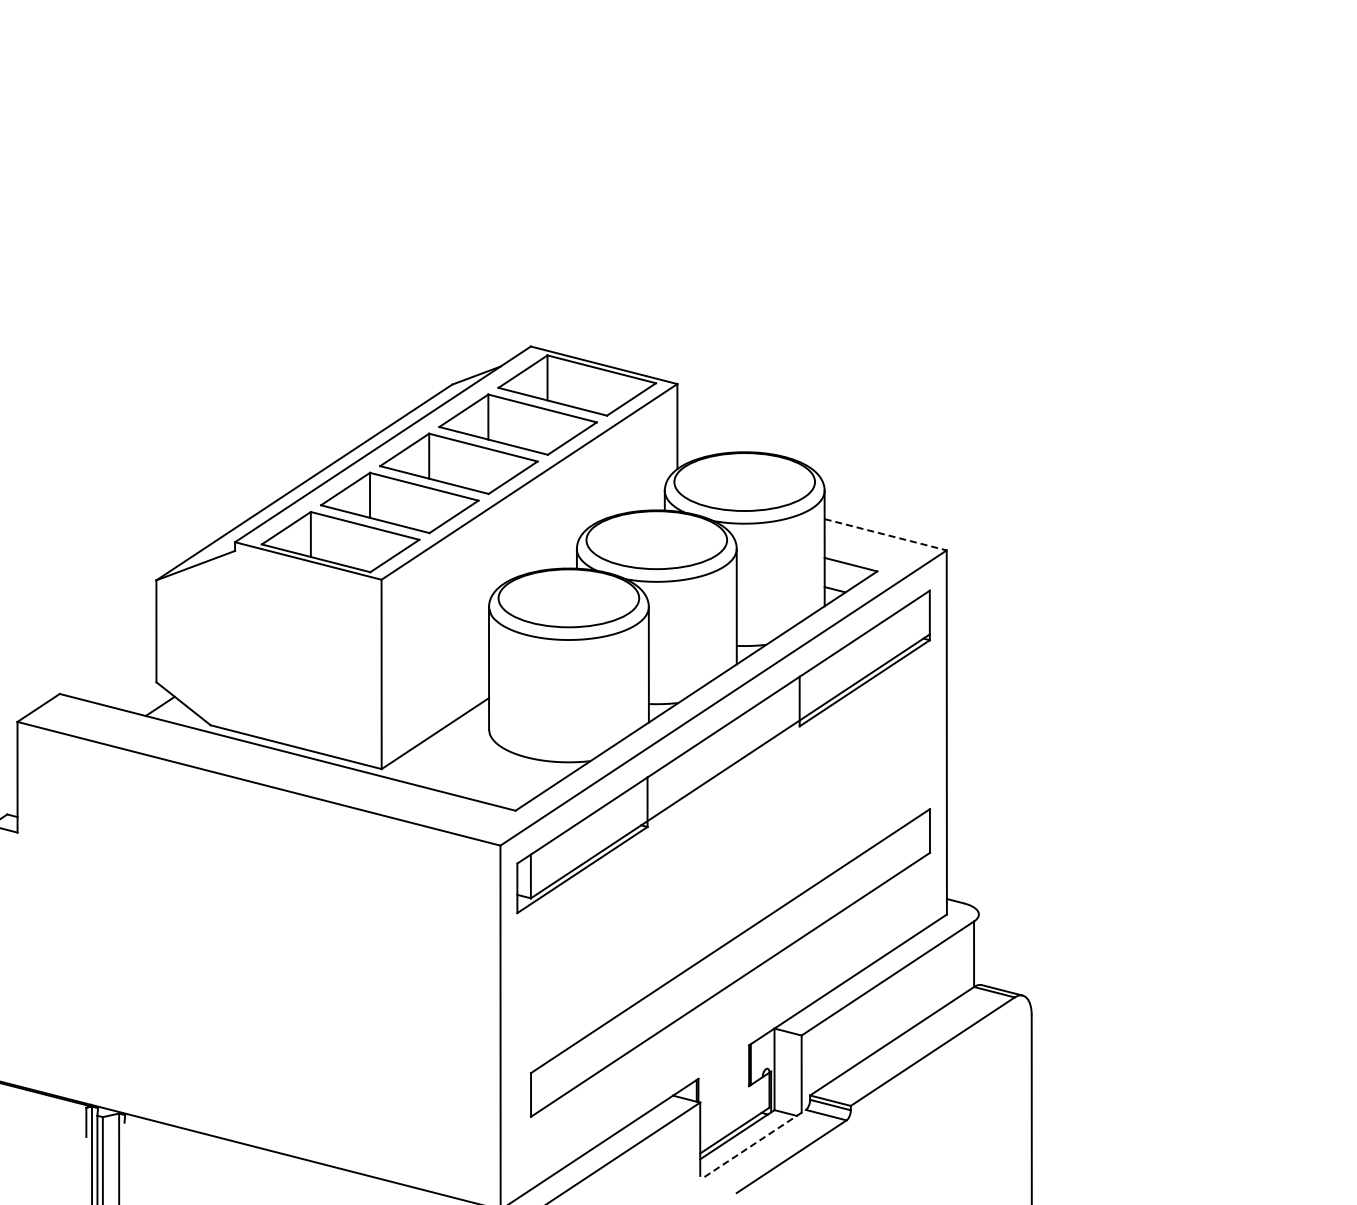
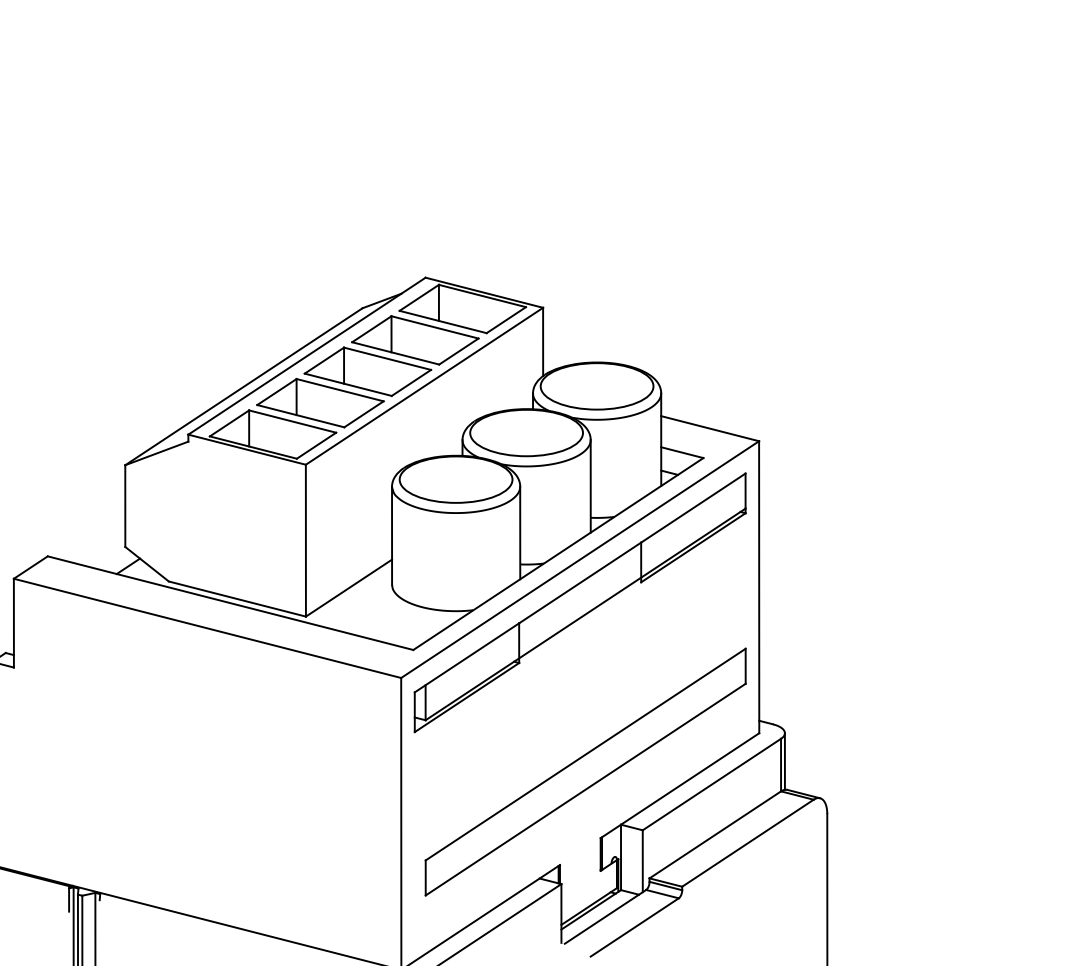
line: (886, 534) -> (710, 428), dashed -> solid
line: (978, 949) -> (784, 761), added
line: (755, 1143) -> (605, 916), dashed -> solid

